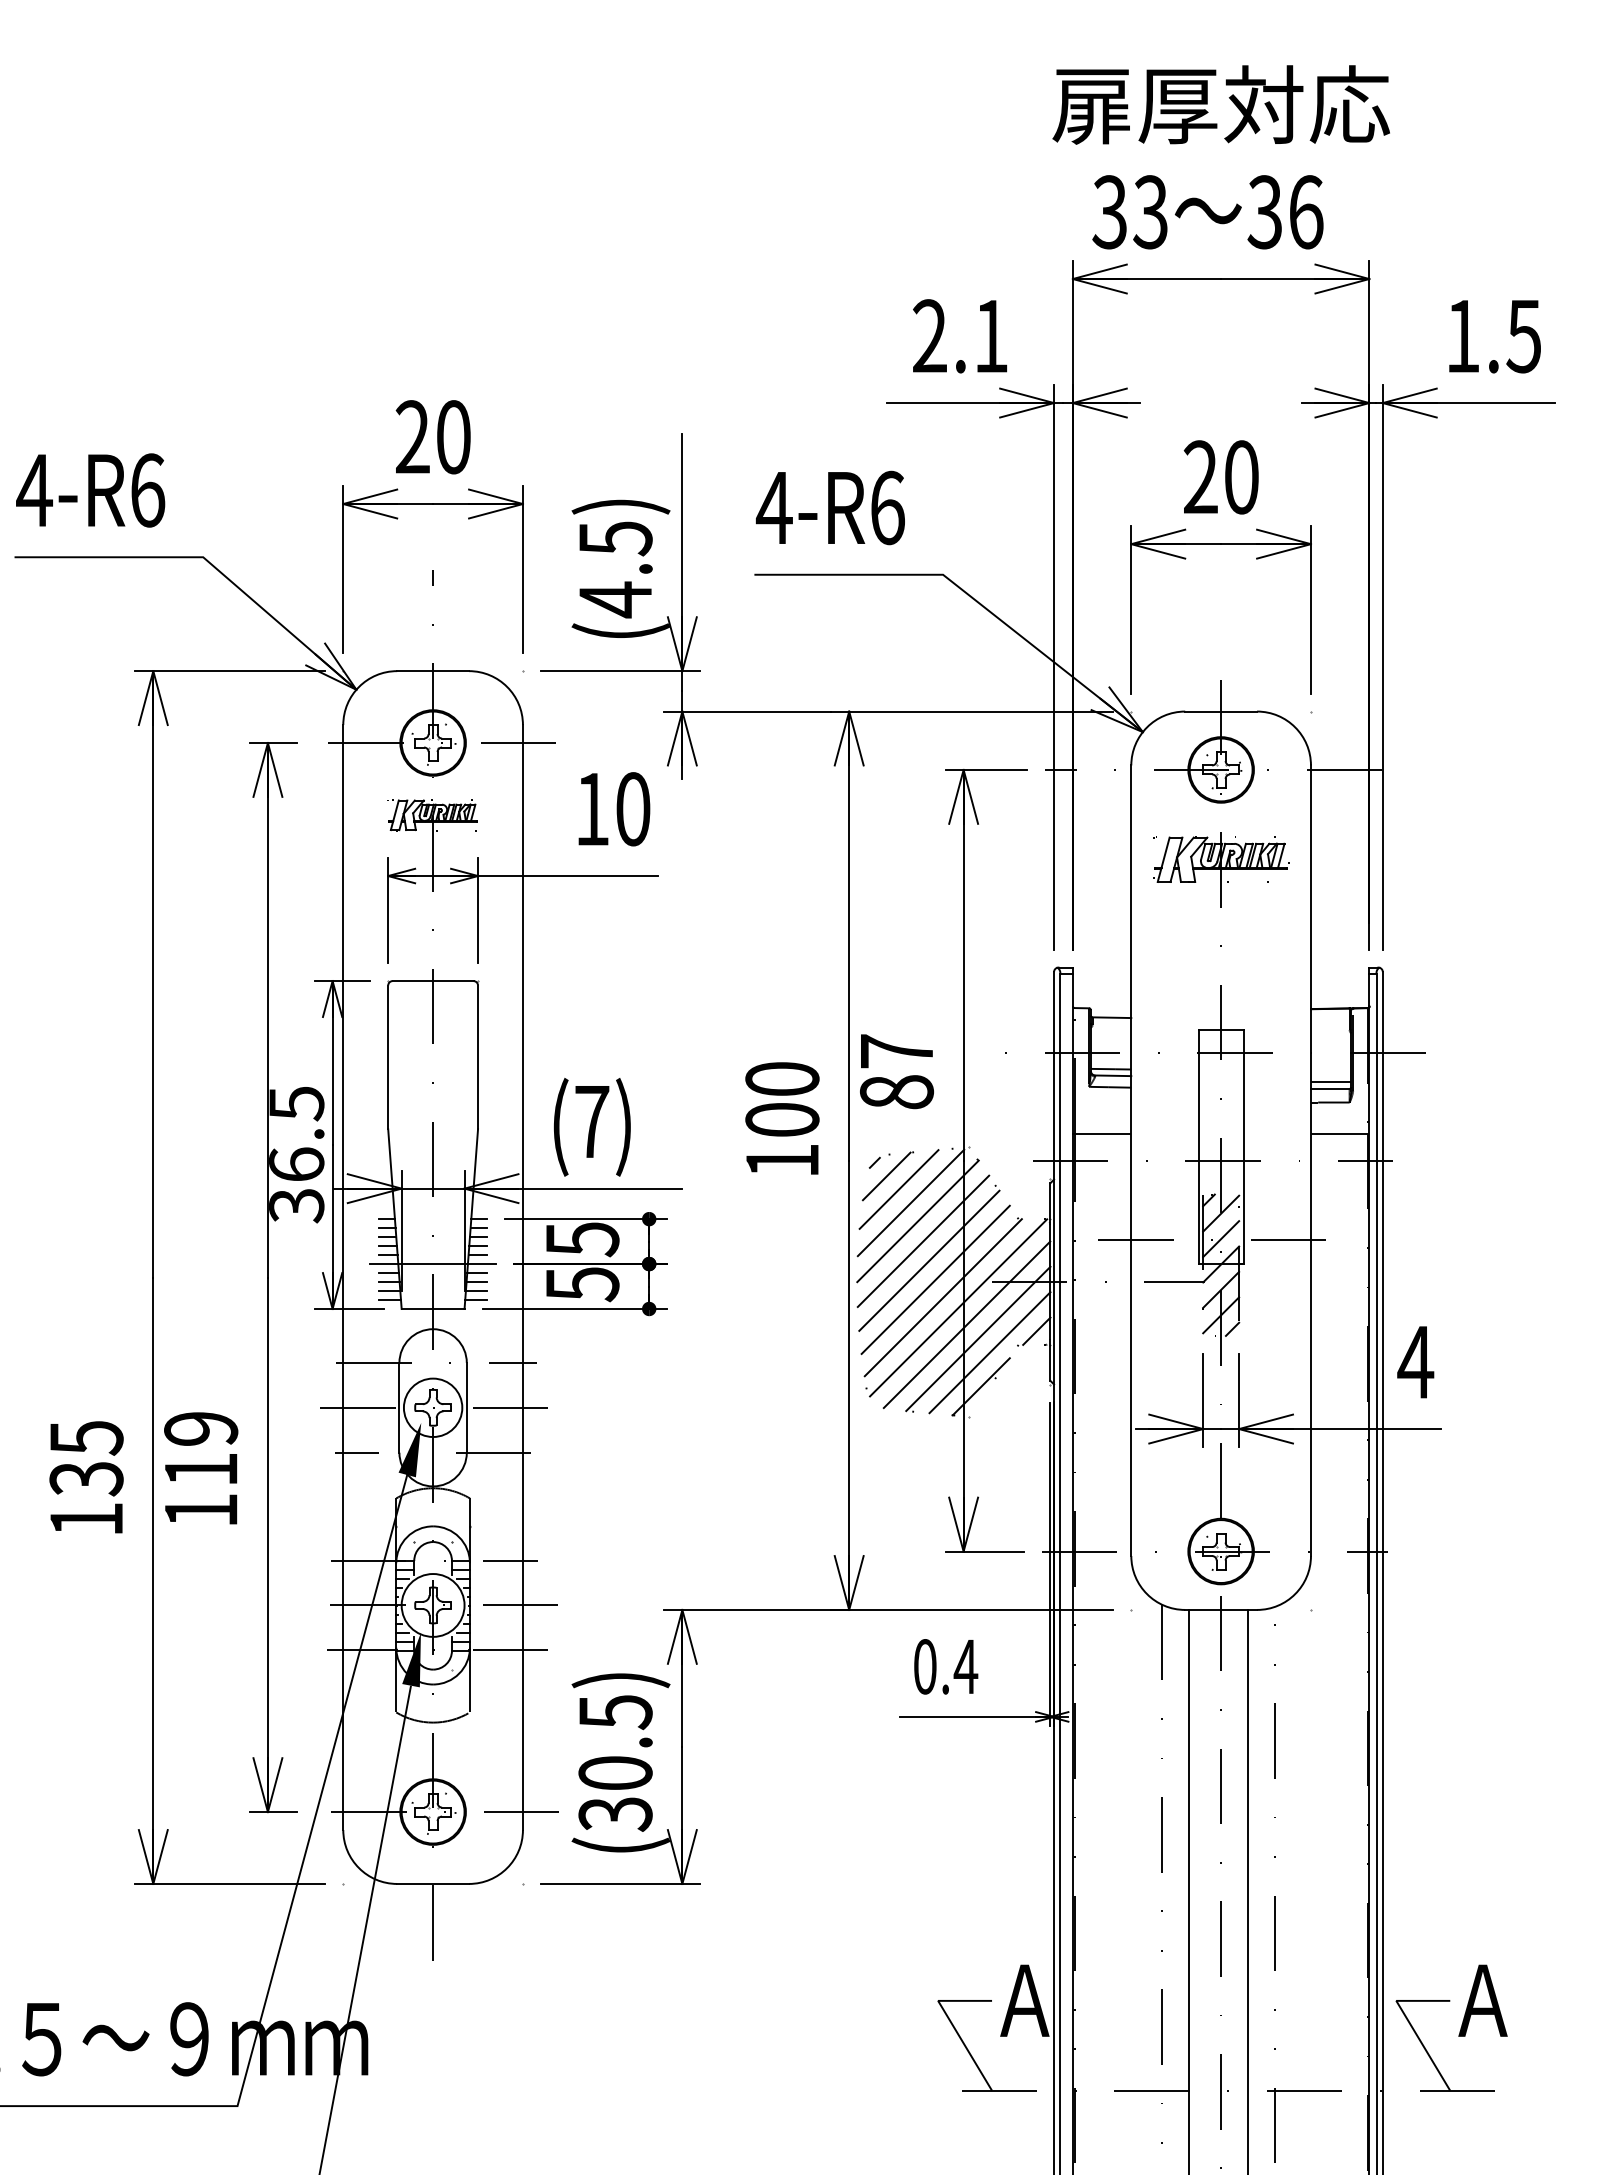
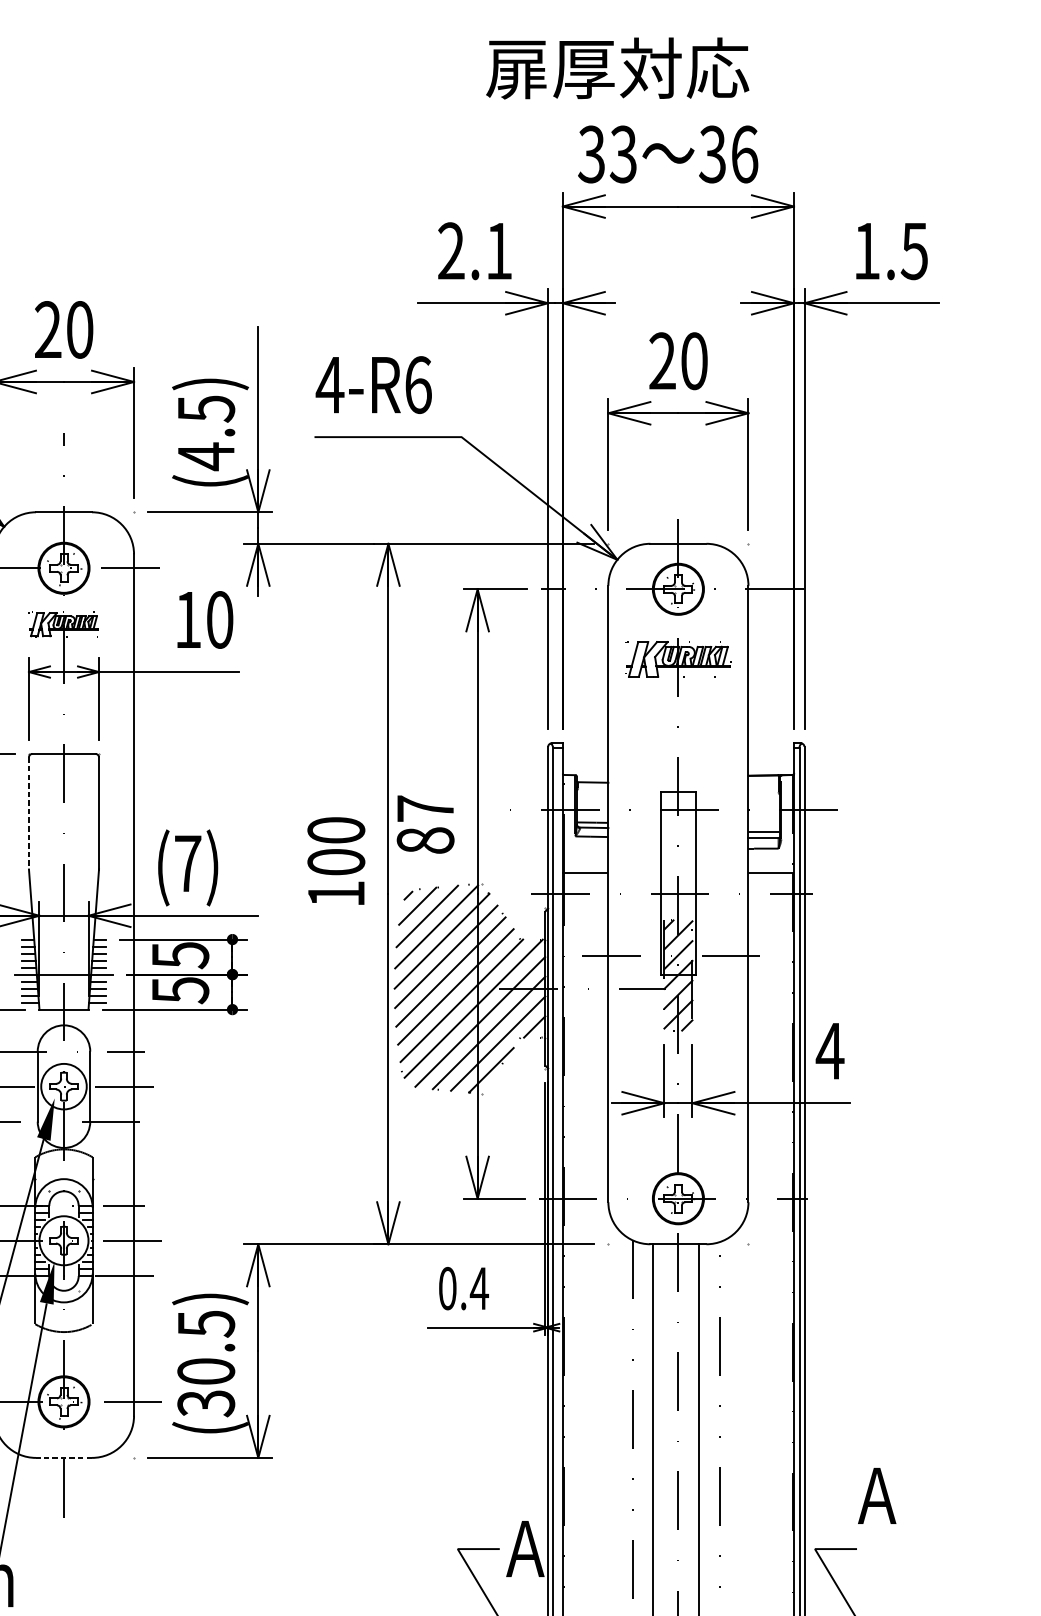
text: (1220, 104) -> (617, 68), moved
line: (388, 1057) -> (29, 813), solid -> dashed
line: (433, 1883) -> (64, 1457), solid -> dashed
text: (1482, 2000) -> (876, 1495), moved

